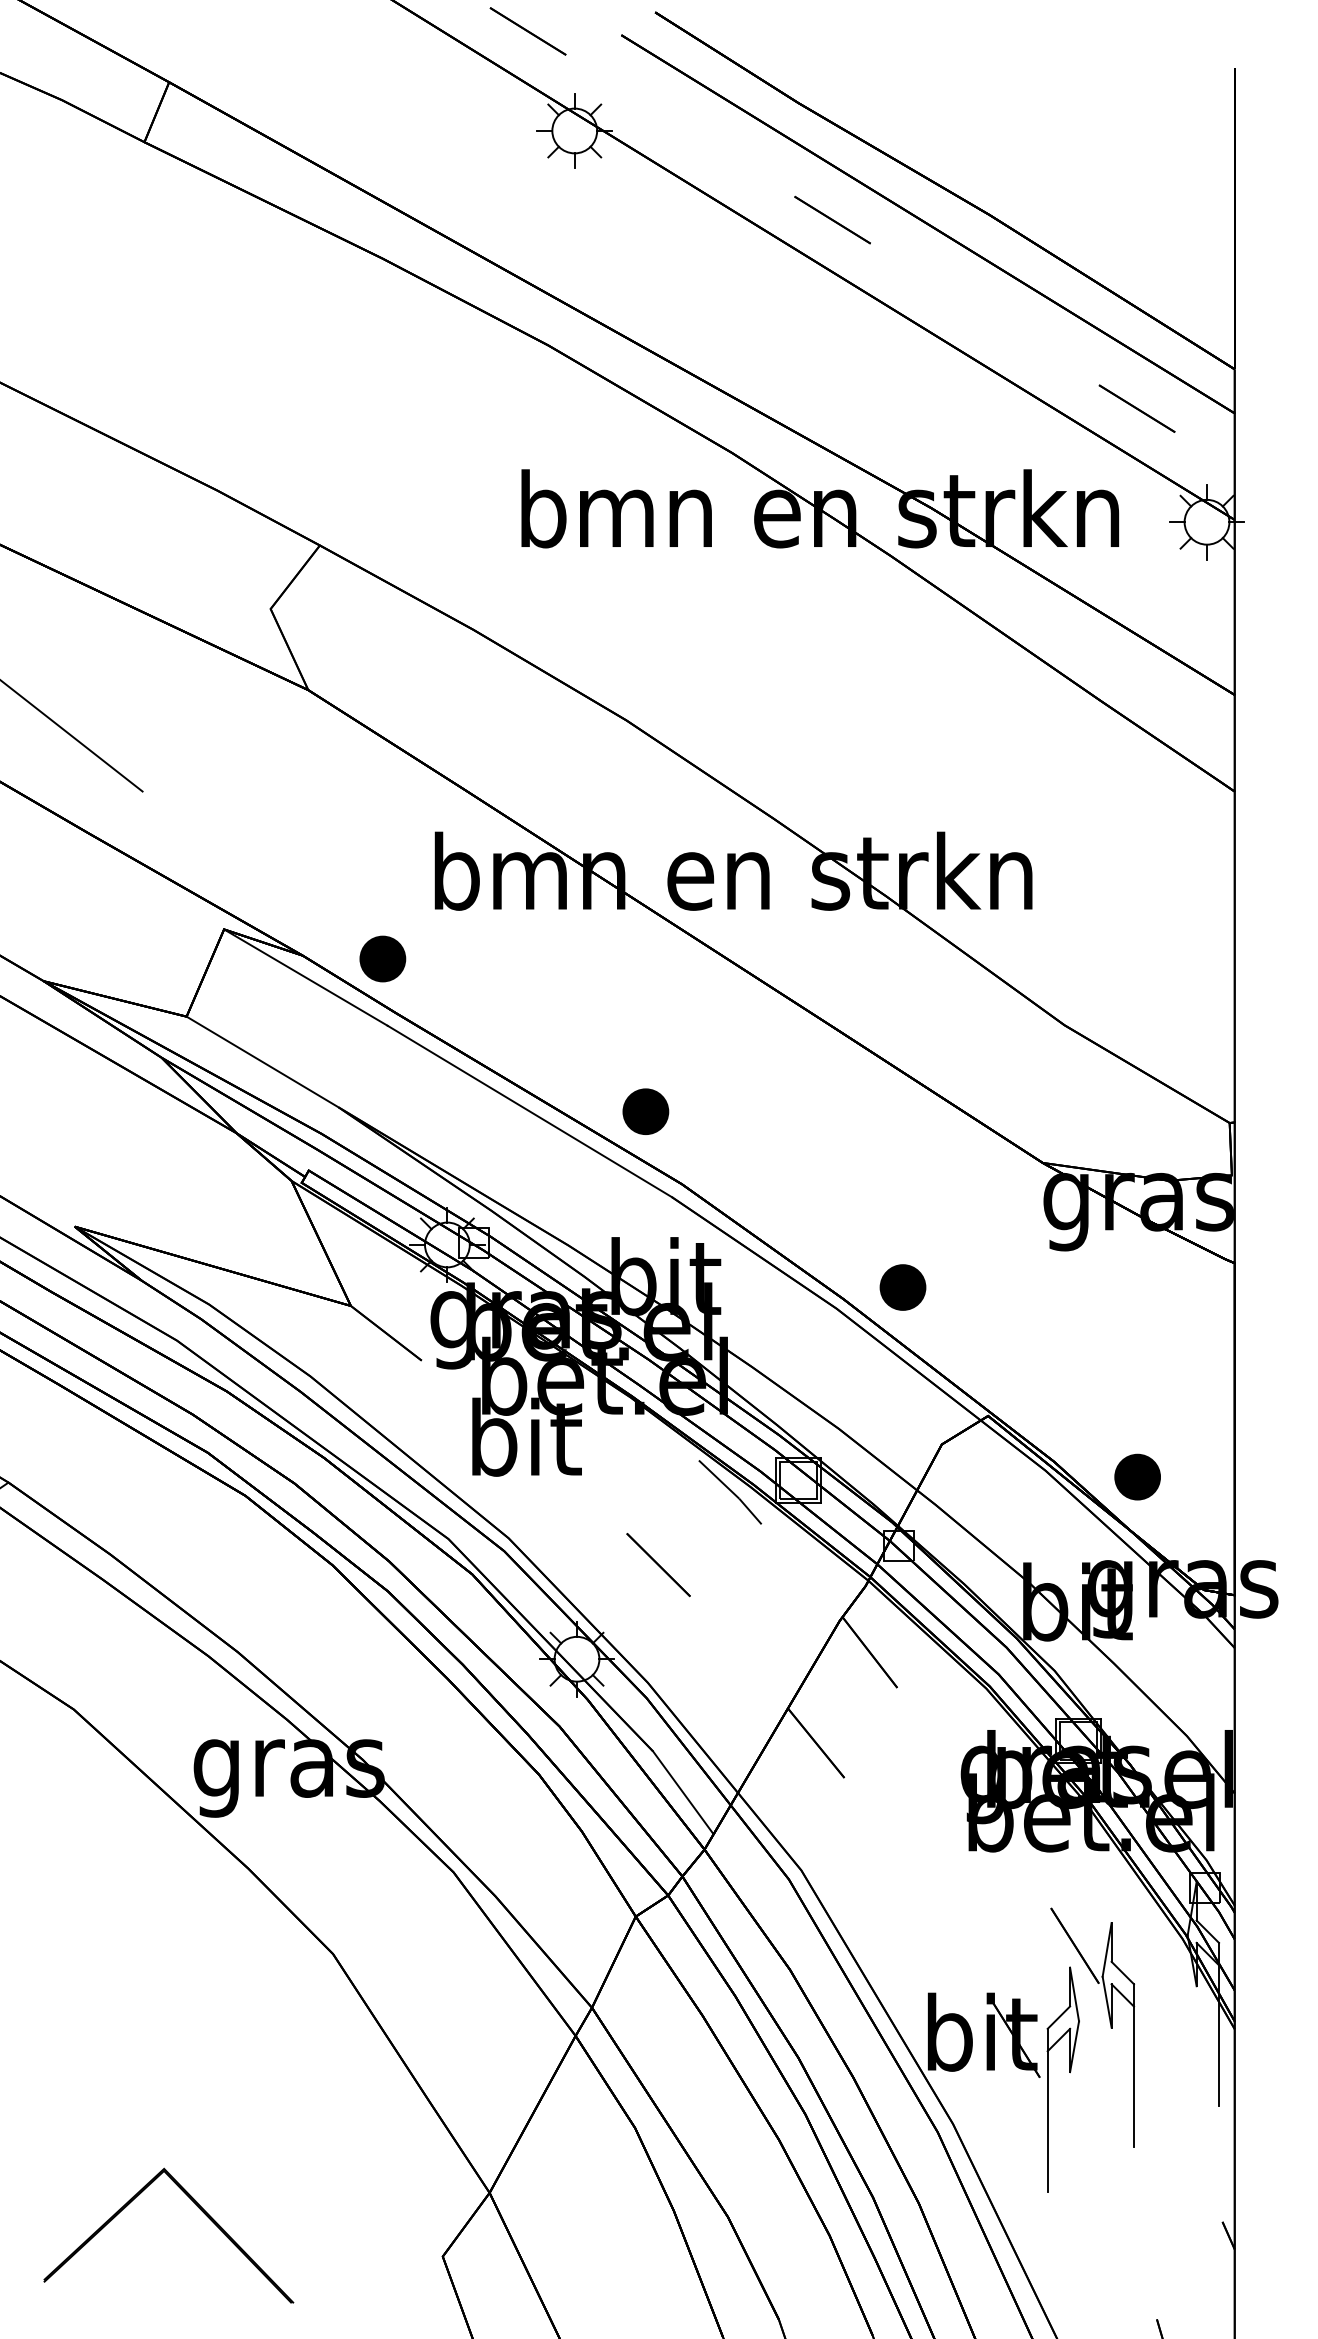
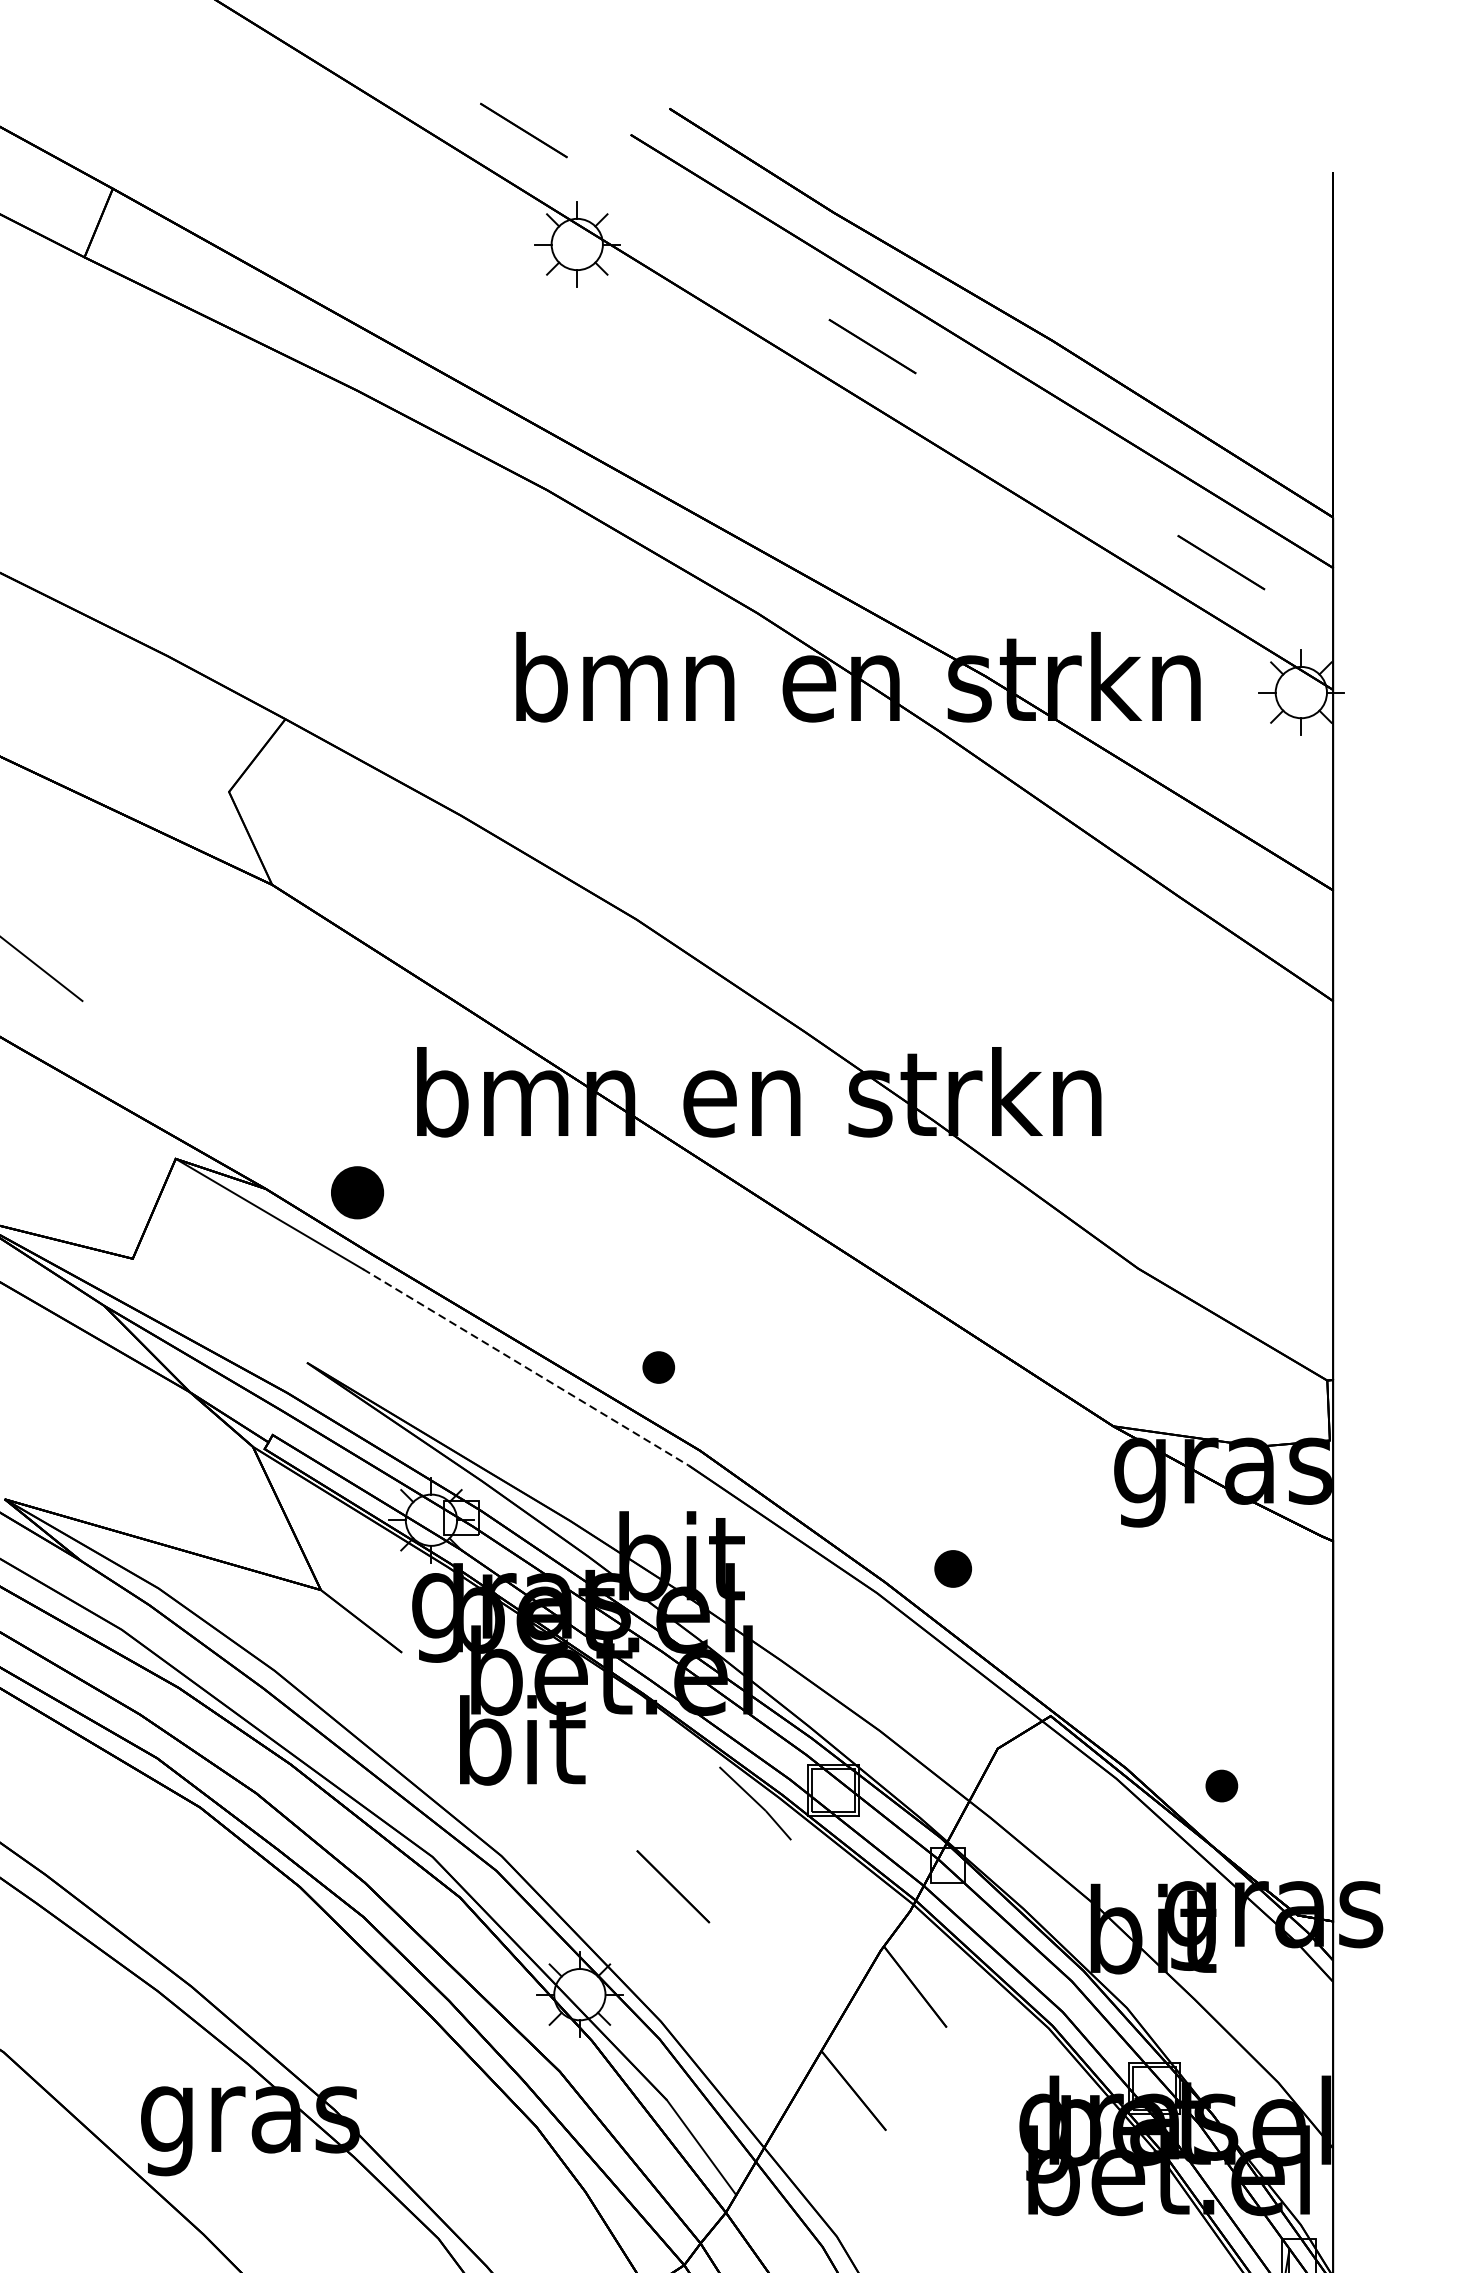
line: (262, 1061) -> (219, 1310), removed
line: (529, 1111) -> (525, 1367), solid -> dashed
part: (645, 1111) -> (658, 1367), size x0.6
part: (902, 1287) -> (952, 1568), size x0.7
part: (1137, 1476) -> (1221, 1785), size x0.6

